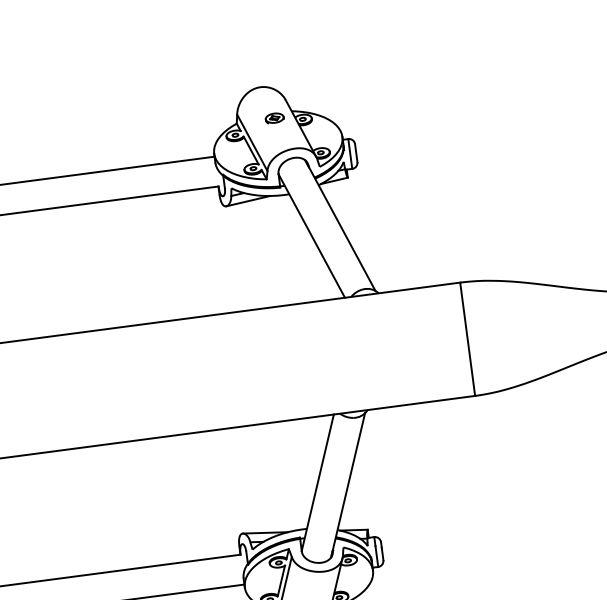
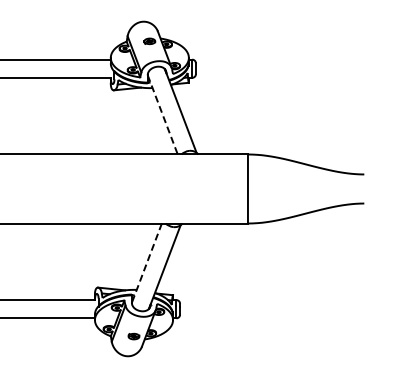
line: (311, 237) -> (162, 115), solid -> dashed
line: (317, 483) -> (146, 263), solid -> dashed

